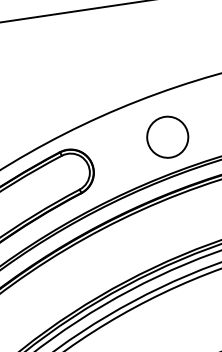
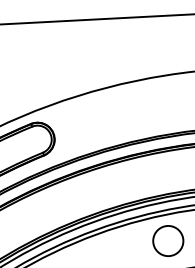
circle: (168, 137) -> (111, 120), removed

